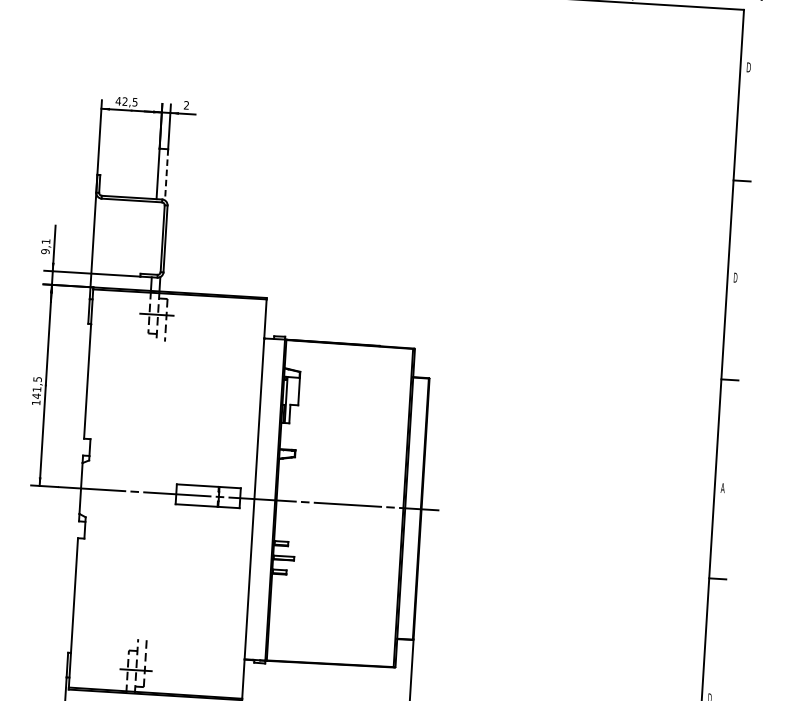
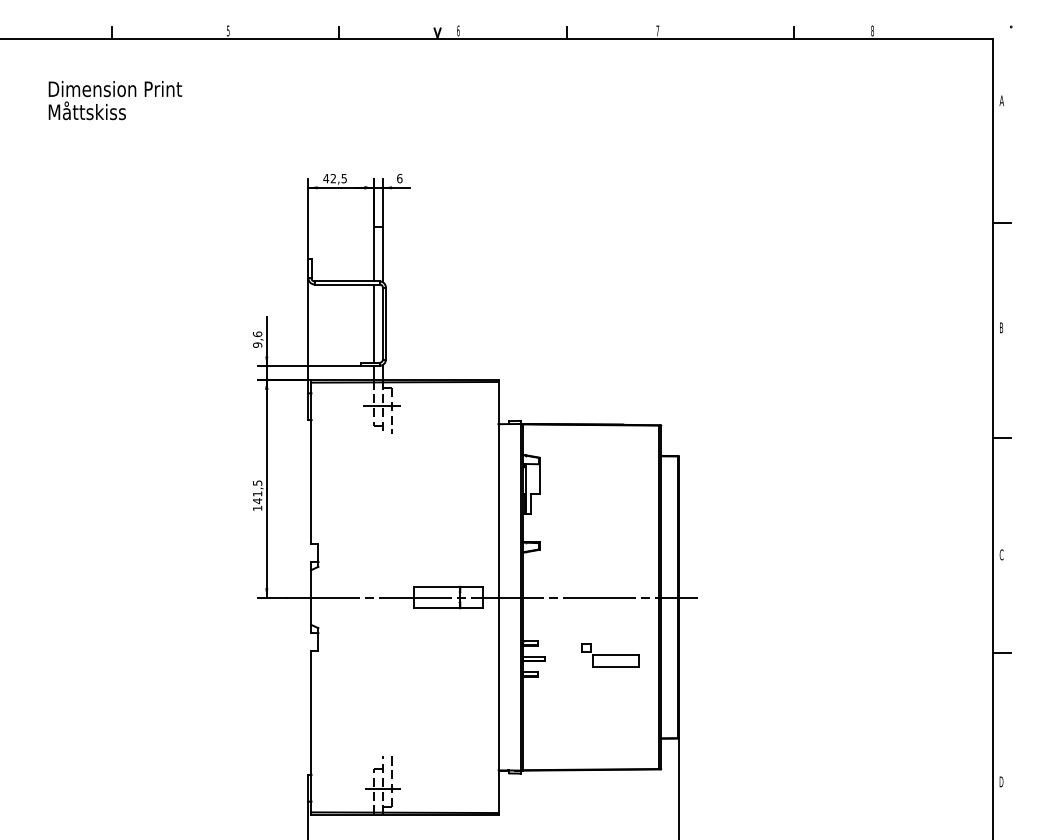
text: (748, 67) -> (1001, 100), D -> A
text: (186, 105) -> (399, 178), 2 -> 6
line: (166, 174) -> (382, 254), dashed -> solid
line: (154, 238) -> (373, 323), added
text: (45, 241) -> (257, 334), 9,1 -> 9,6
text: (735, 277) -> (1001, 327), D -> B
text: (722, 487) -> (1001, 554), A -> C
part: (354, 559) -> (610, 655), added

